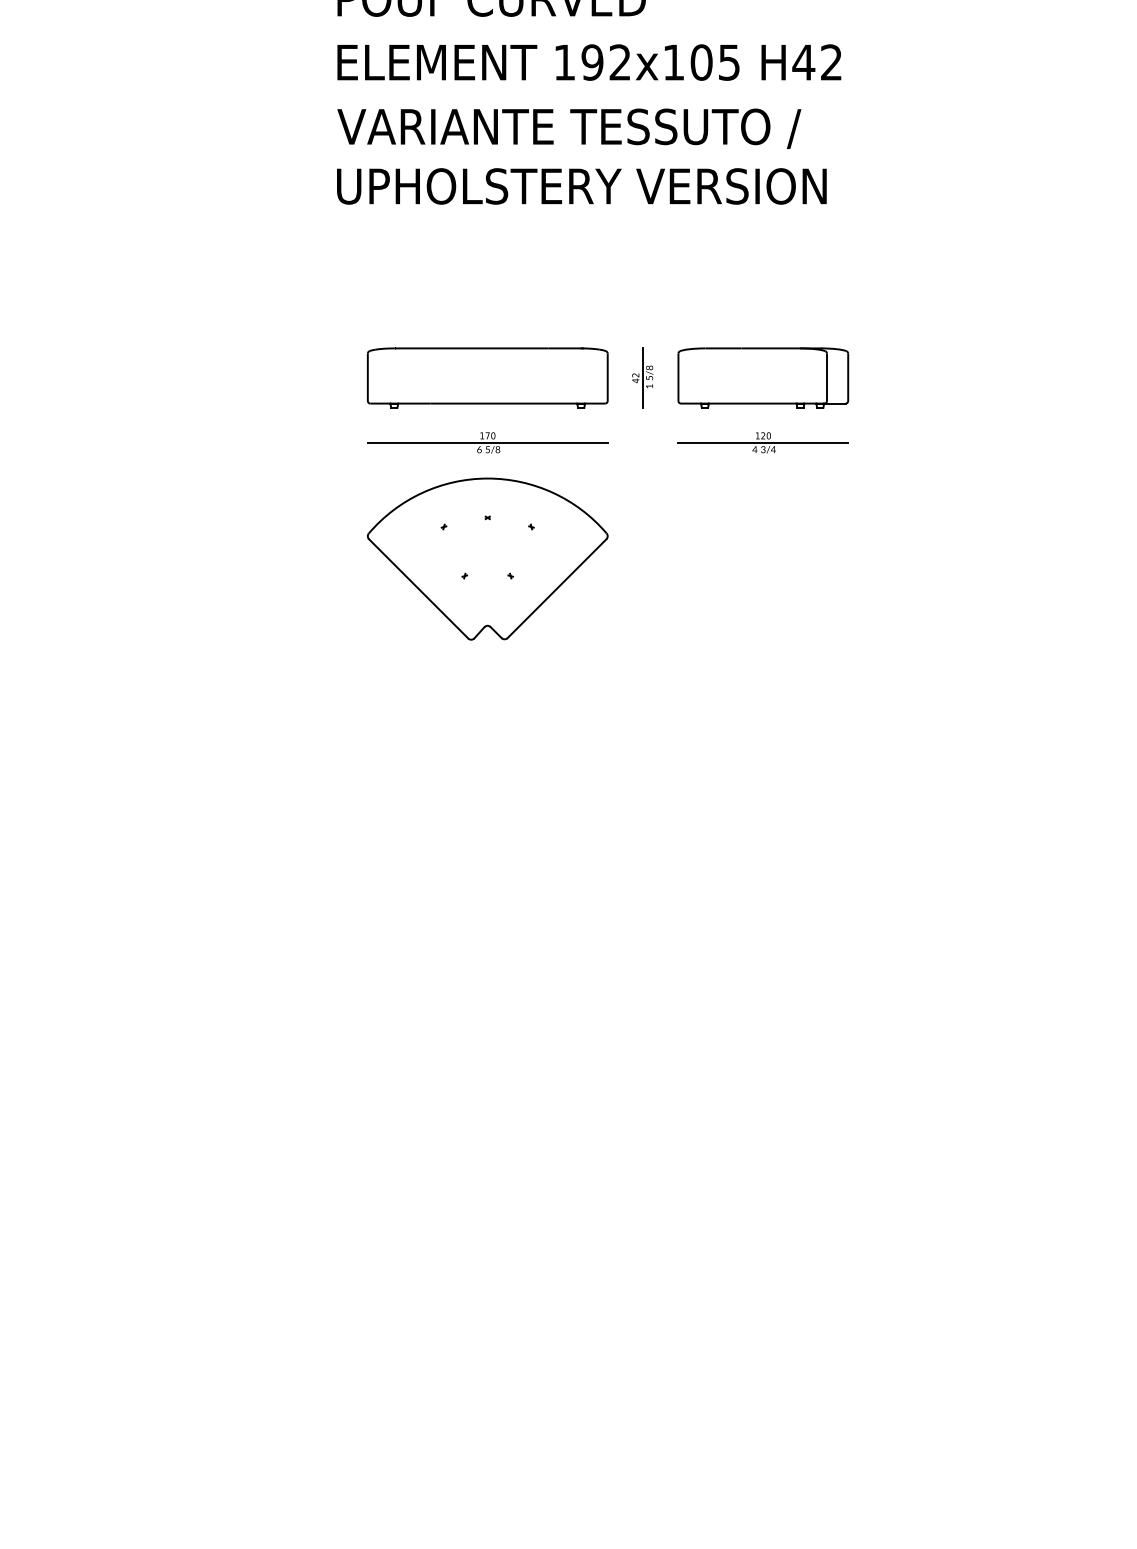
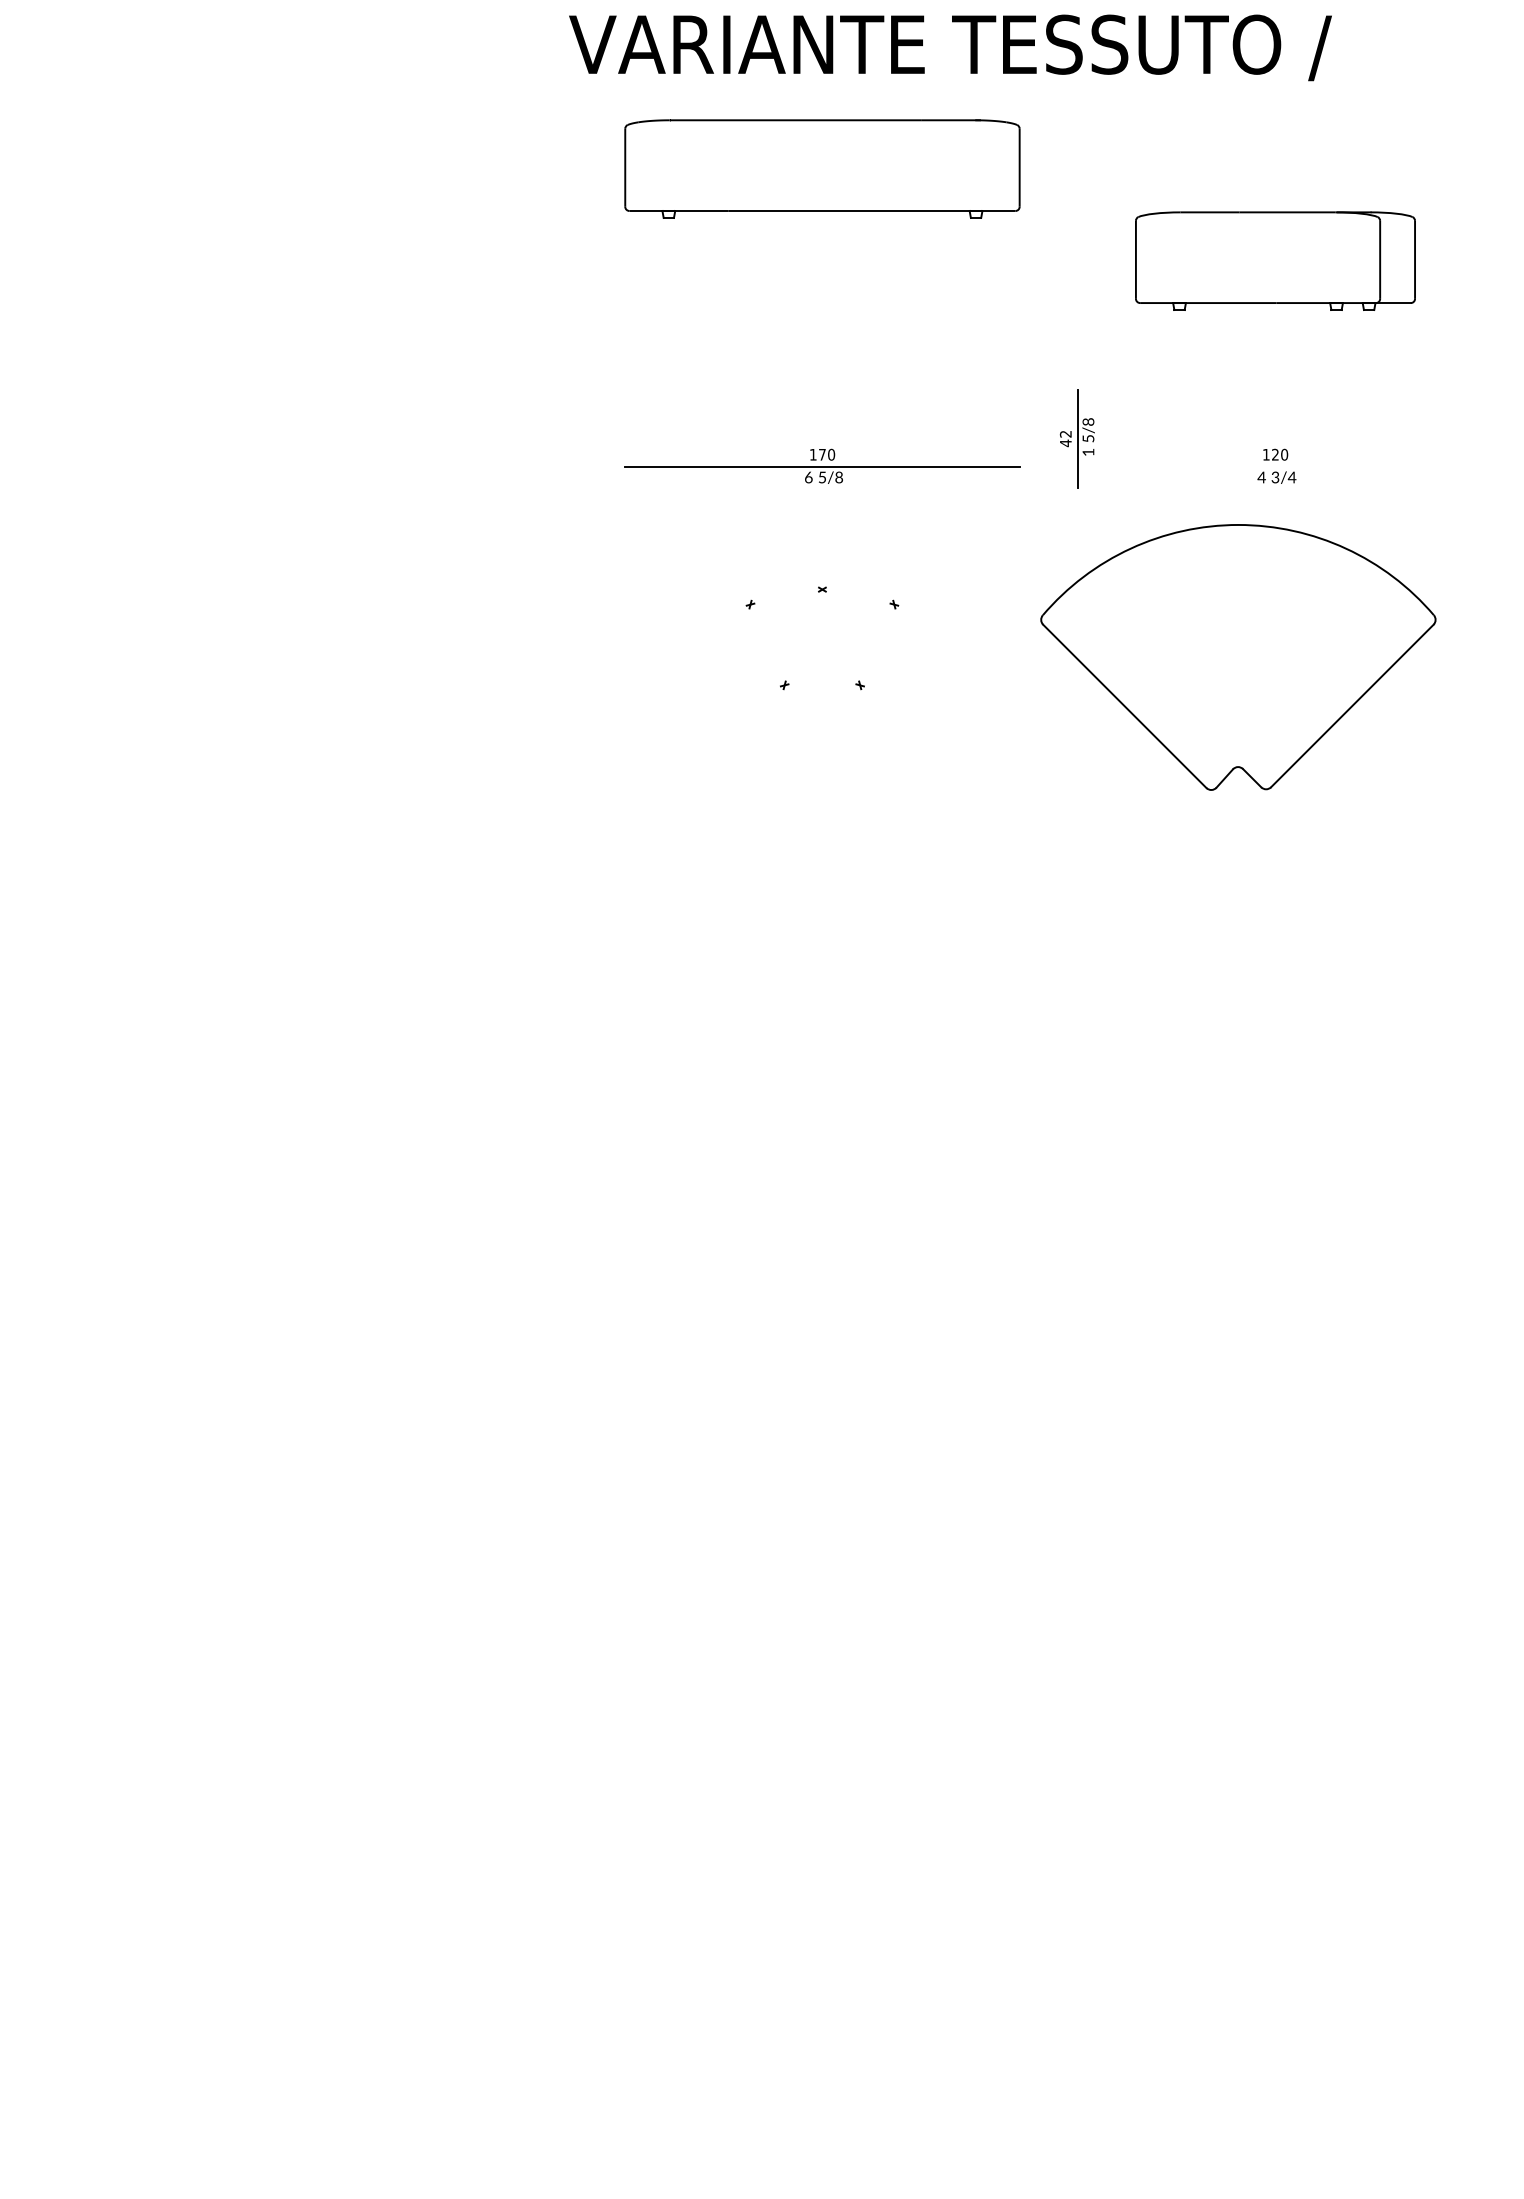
text: (579, 188) -> (973, 48), UPHOLSTERY VERSION -> VARIANTE TESSUTO /
part: (487, 377) -> (822, 168), moved
part: (642, 377) -> (1076, 437), moved
part: (763, 377) -> (1275, 260), moved
line: (763, 443) -> (1275, 467), removed
part: (487, 558) -> (1237, 656), moved

